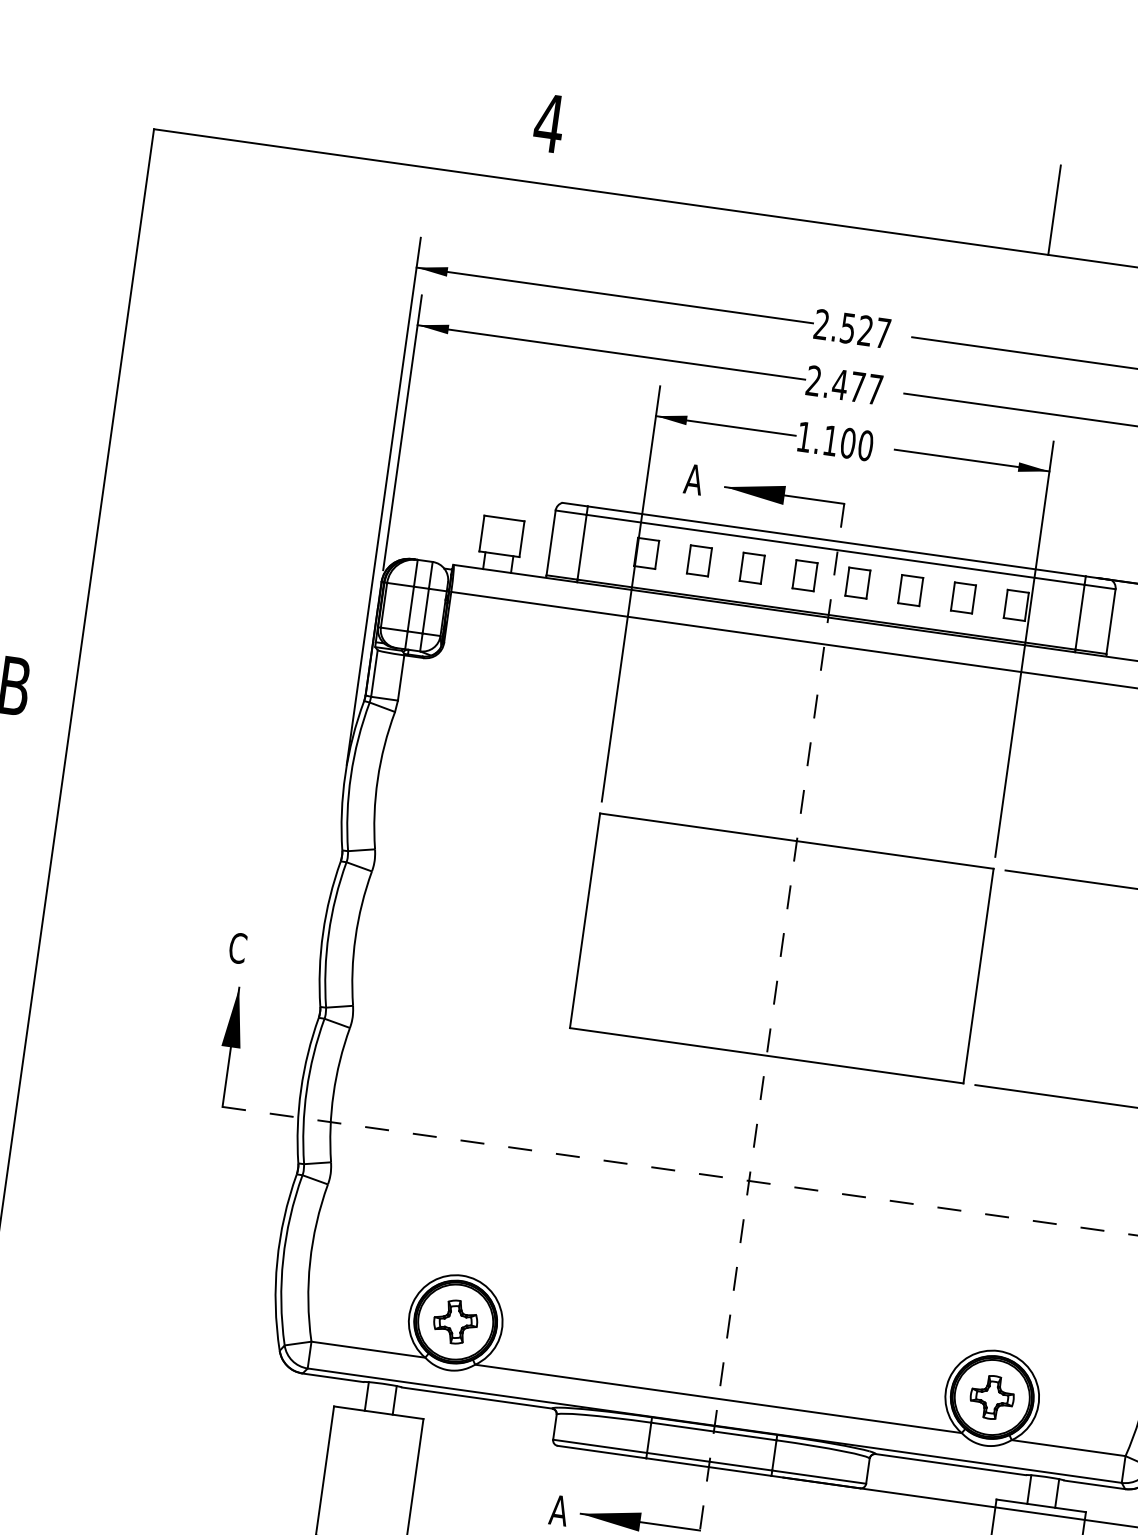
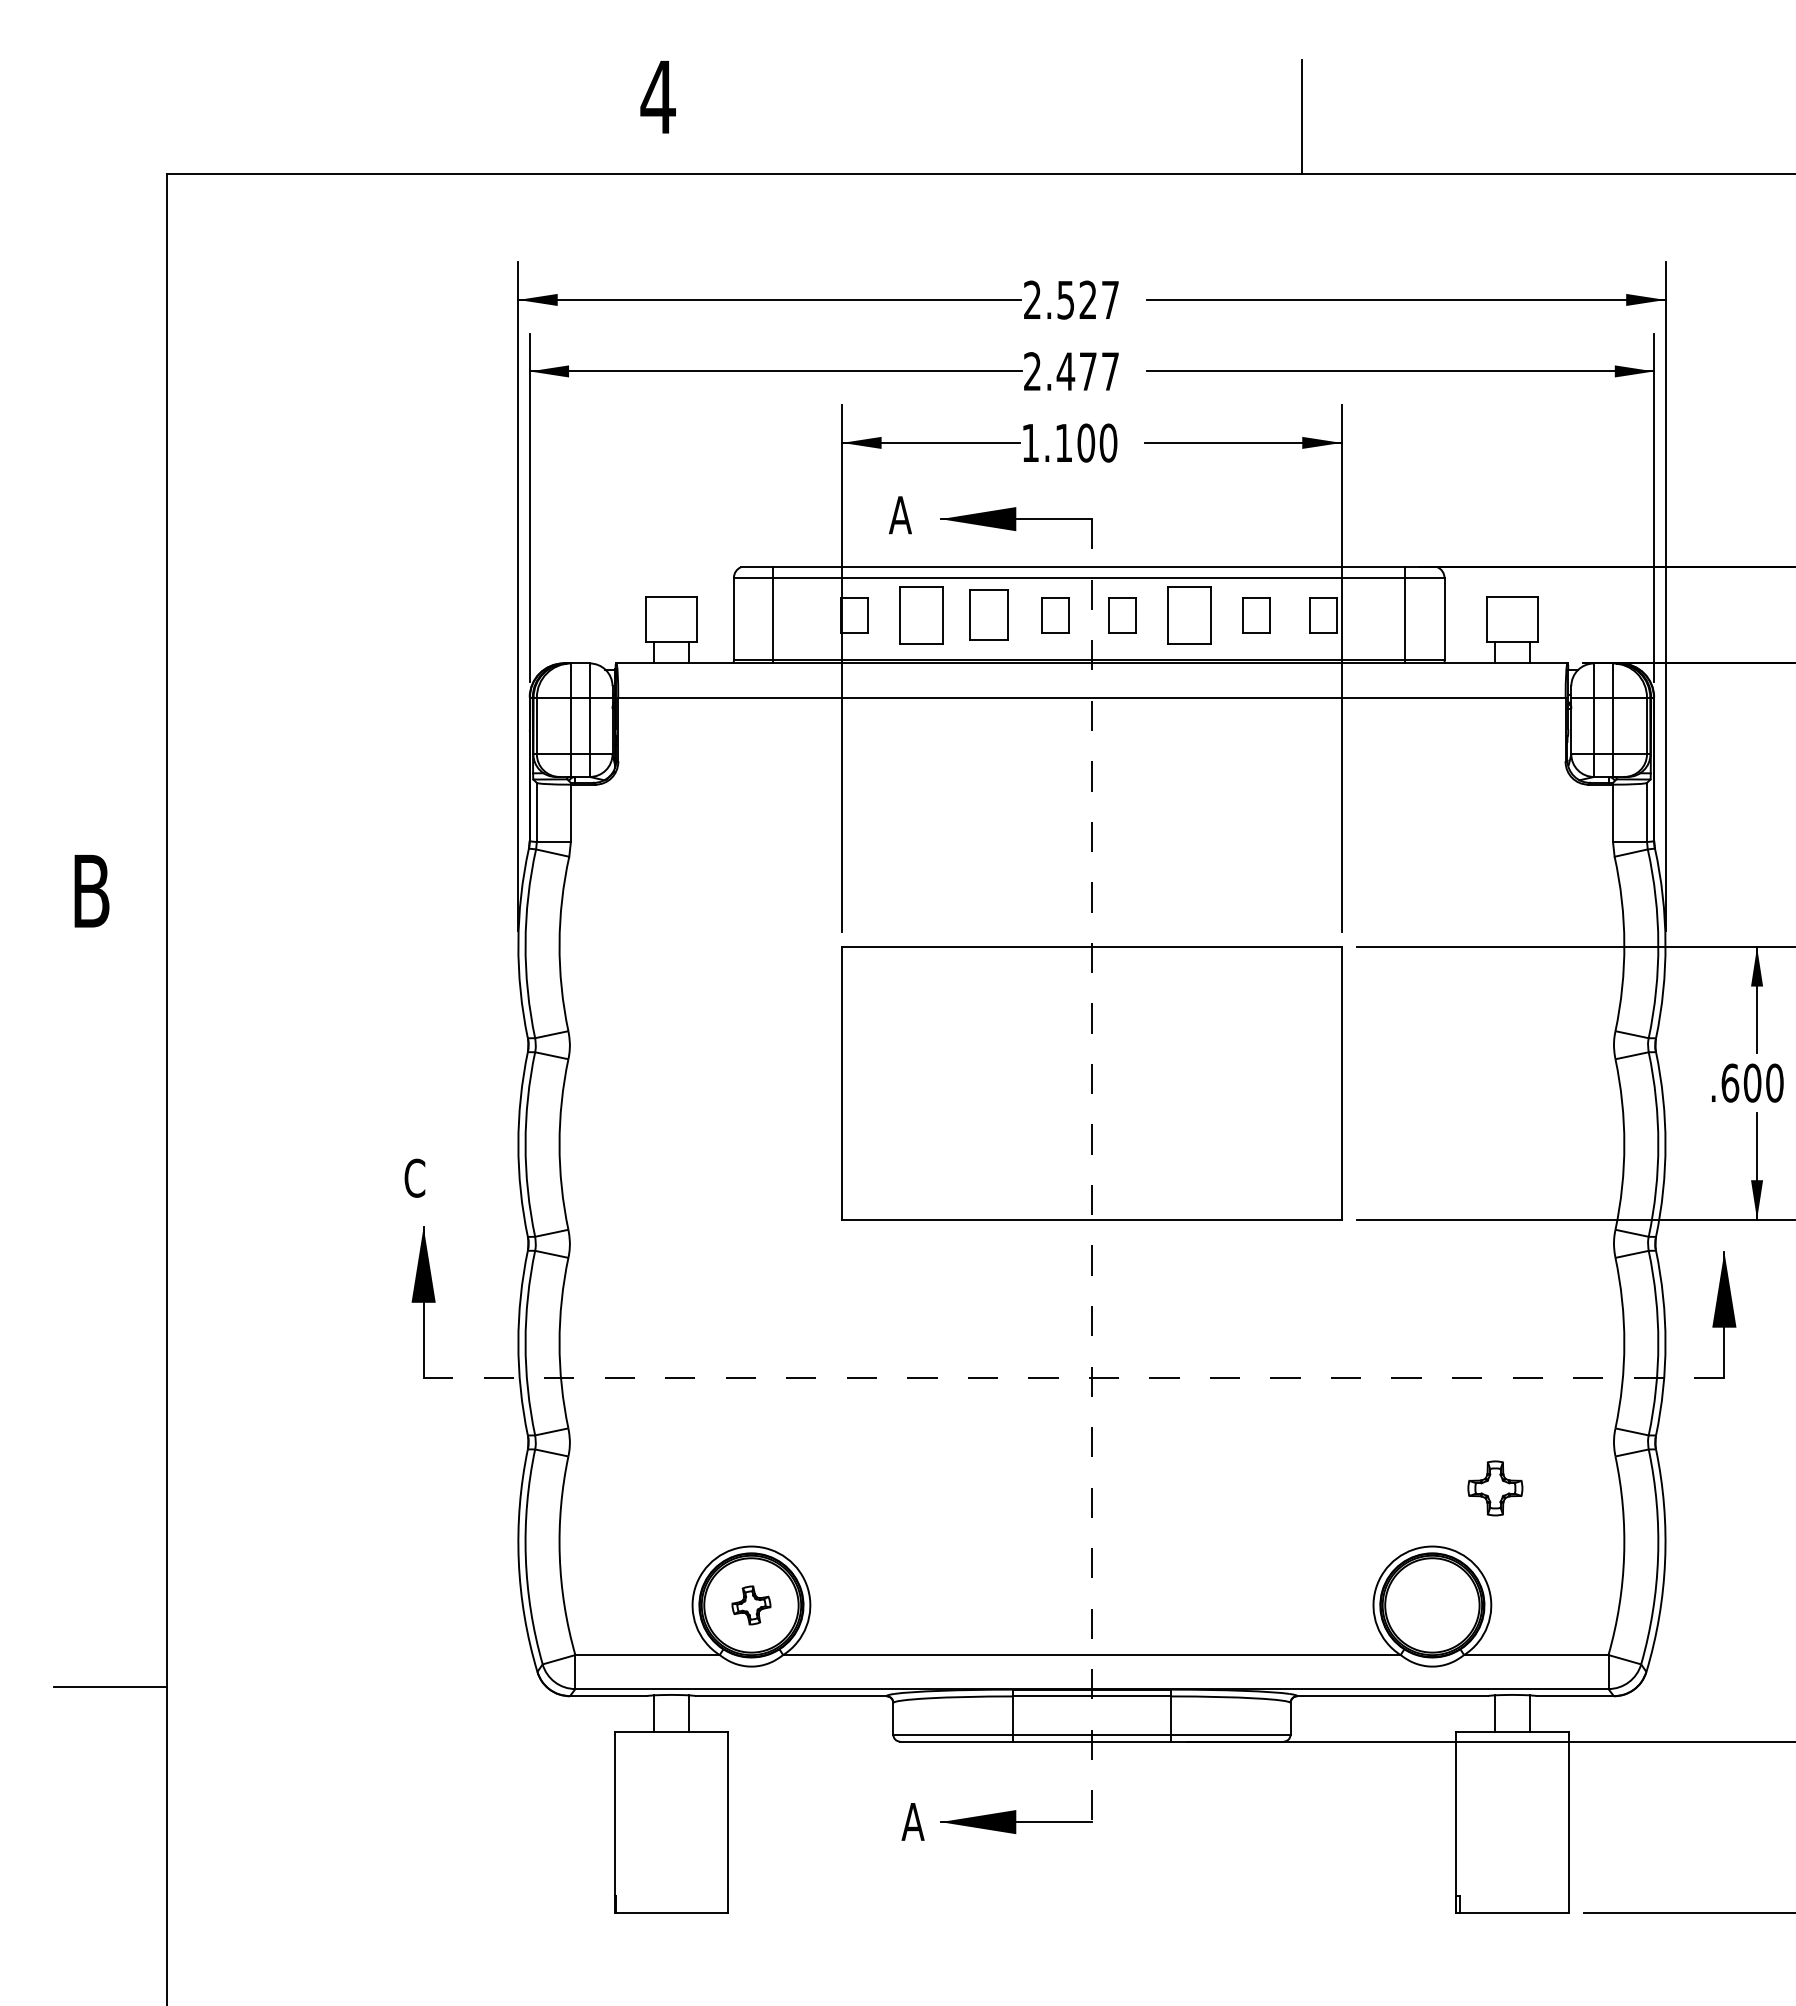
part: (699, 560) -> (921, 615), size x1.6
part: (752, 568) -> (988, 615), size x1.4
part: (910, 590) -> (1189, 615), size x1.6
part: (455, 1322) -> (751, 1605), size x0.7
part: (992, 1397) -> (1495, 1488), moved

